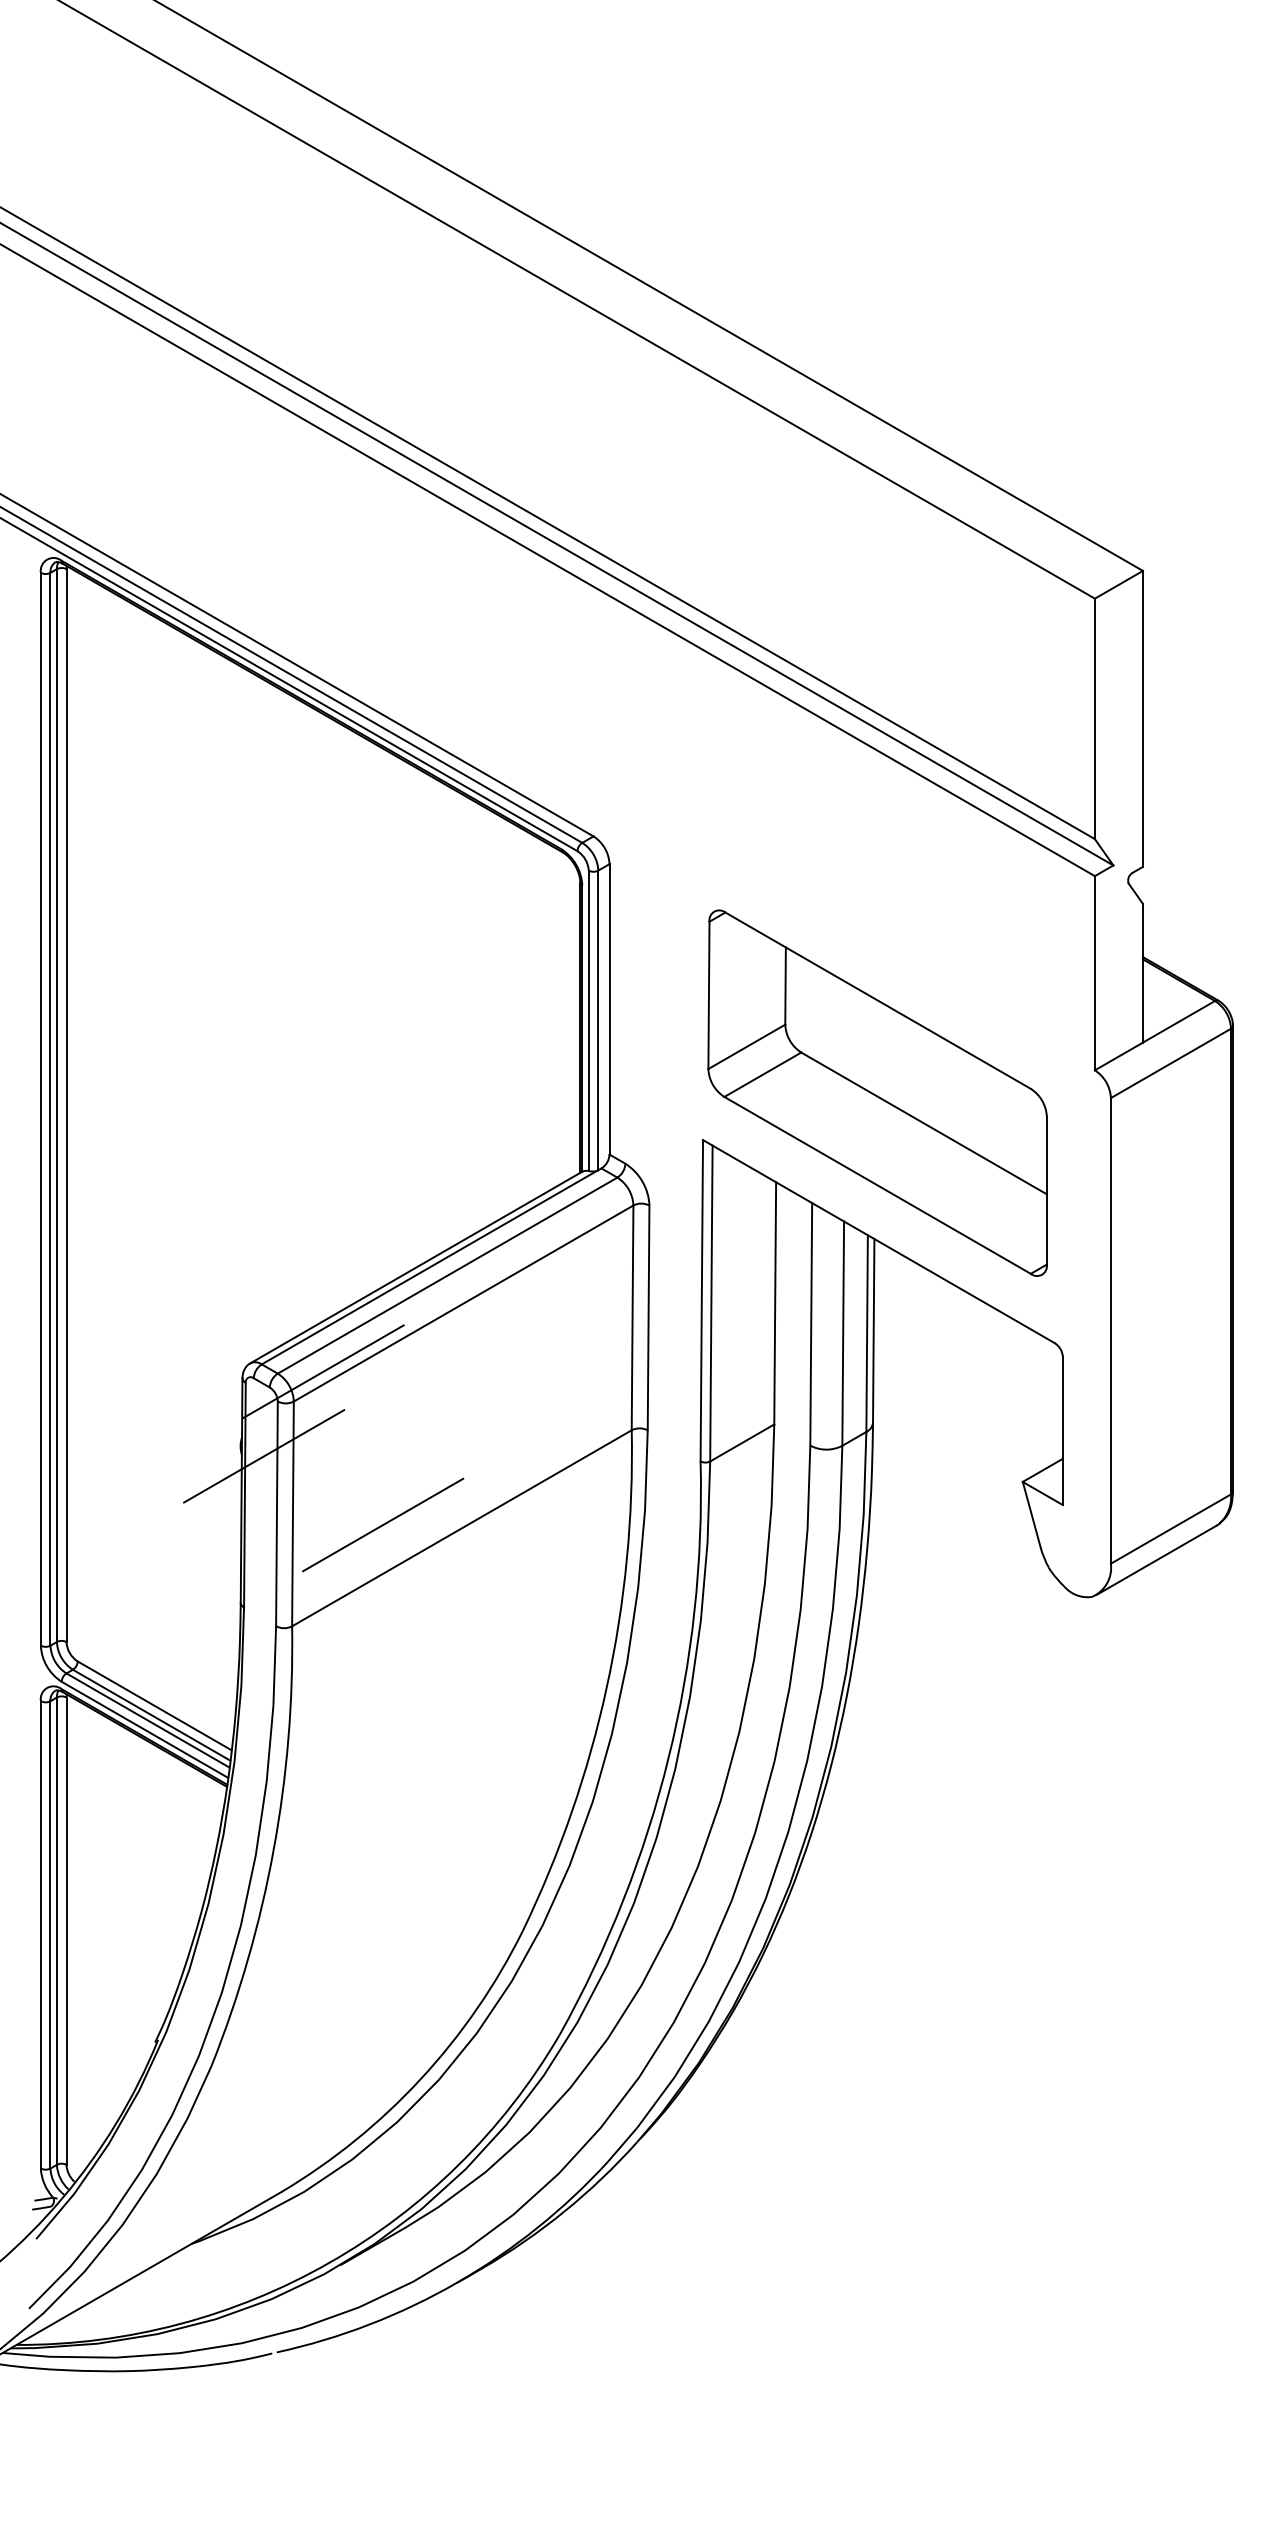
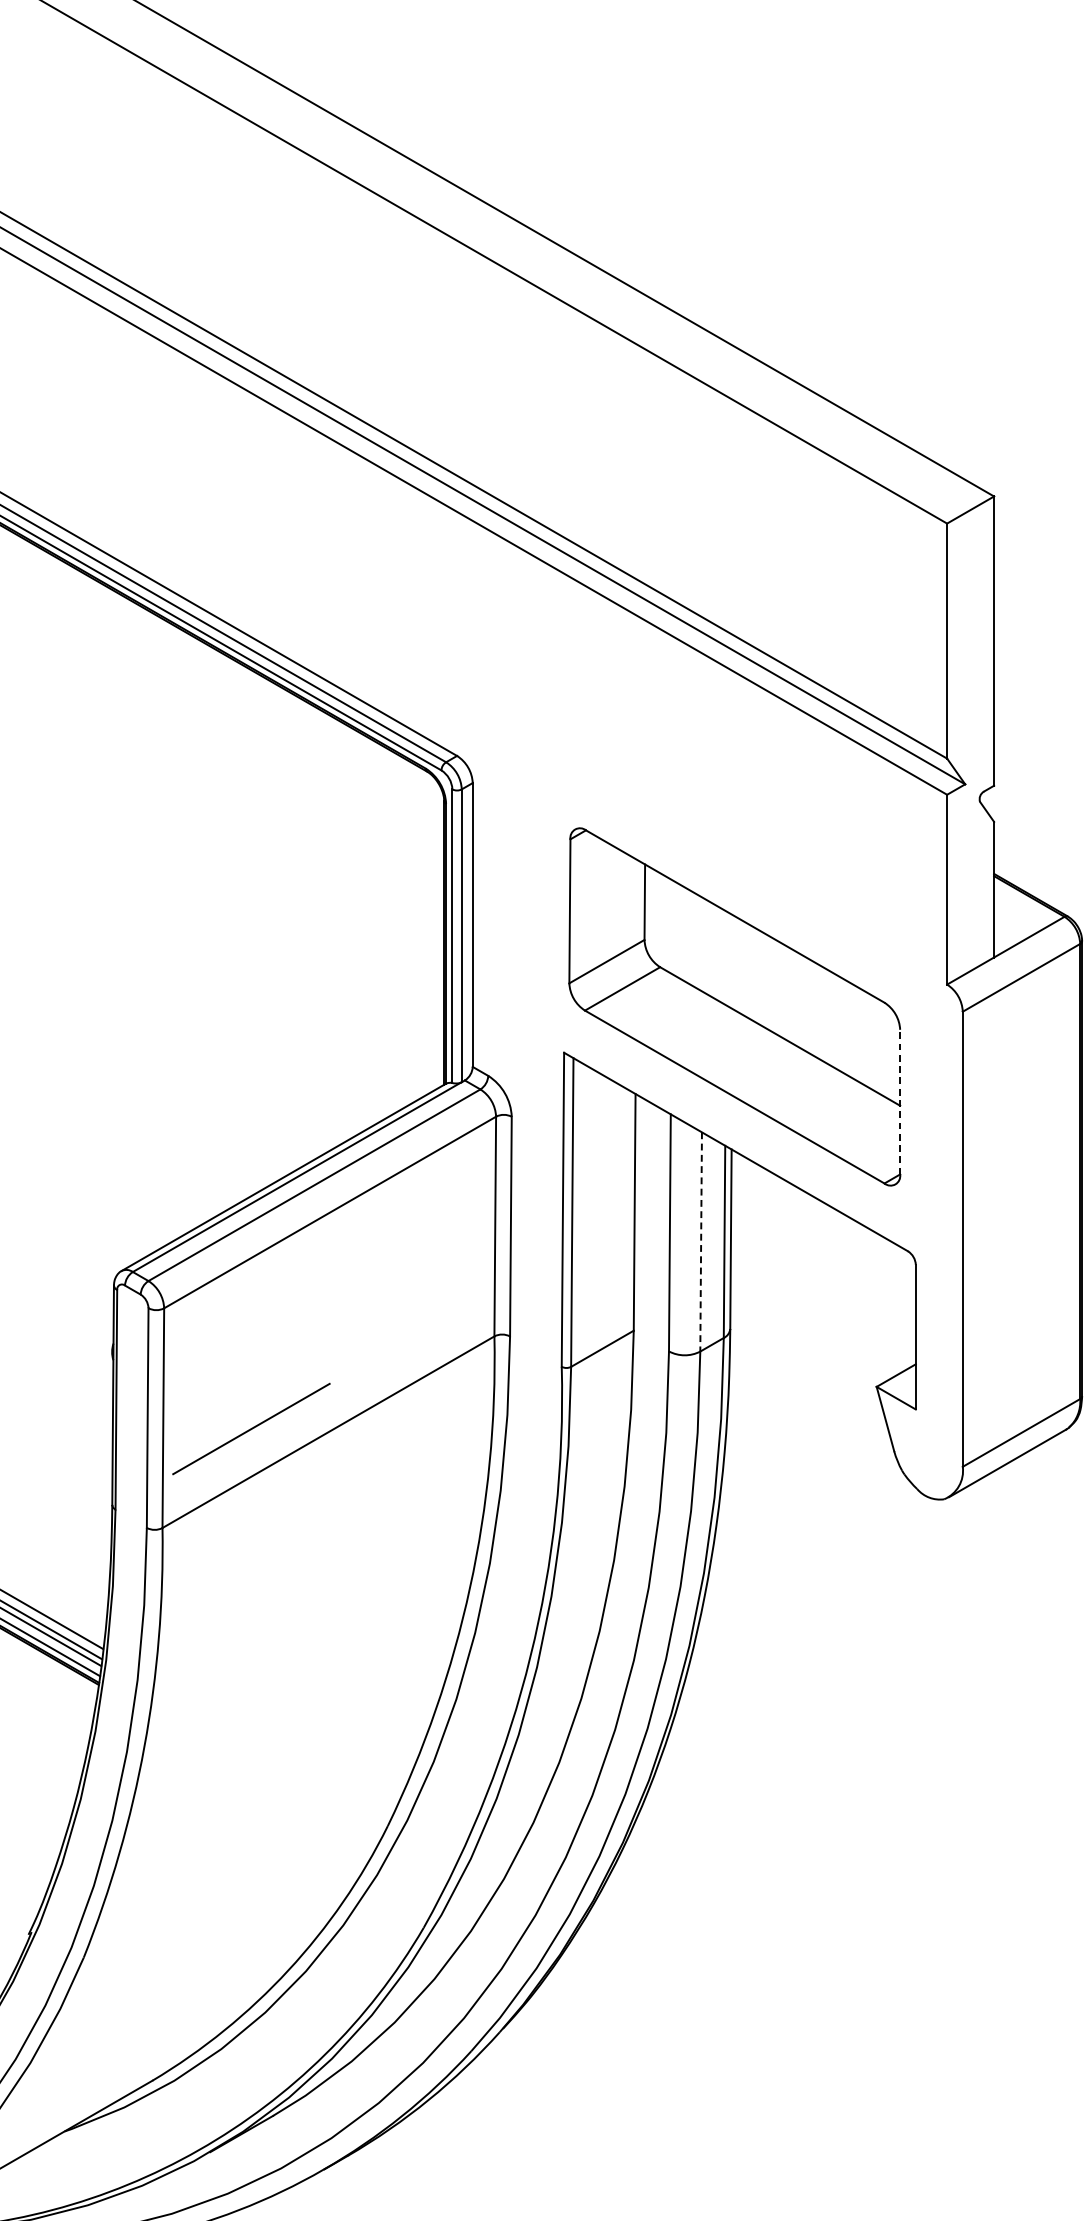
line: (1046, 1190) -> (899, 1102), solid -> dashed
line: (843, 1334) -> (701, 1242), solid -> dashed
line: (323, 1371) -> (193, 1278), removed
line: (263, 1456) -> (134, 1362), removed

